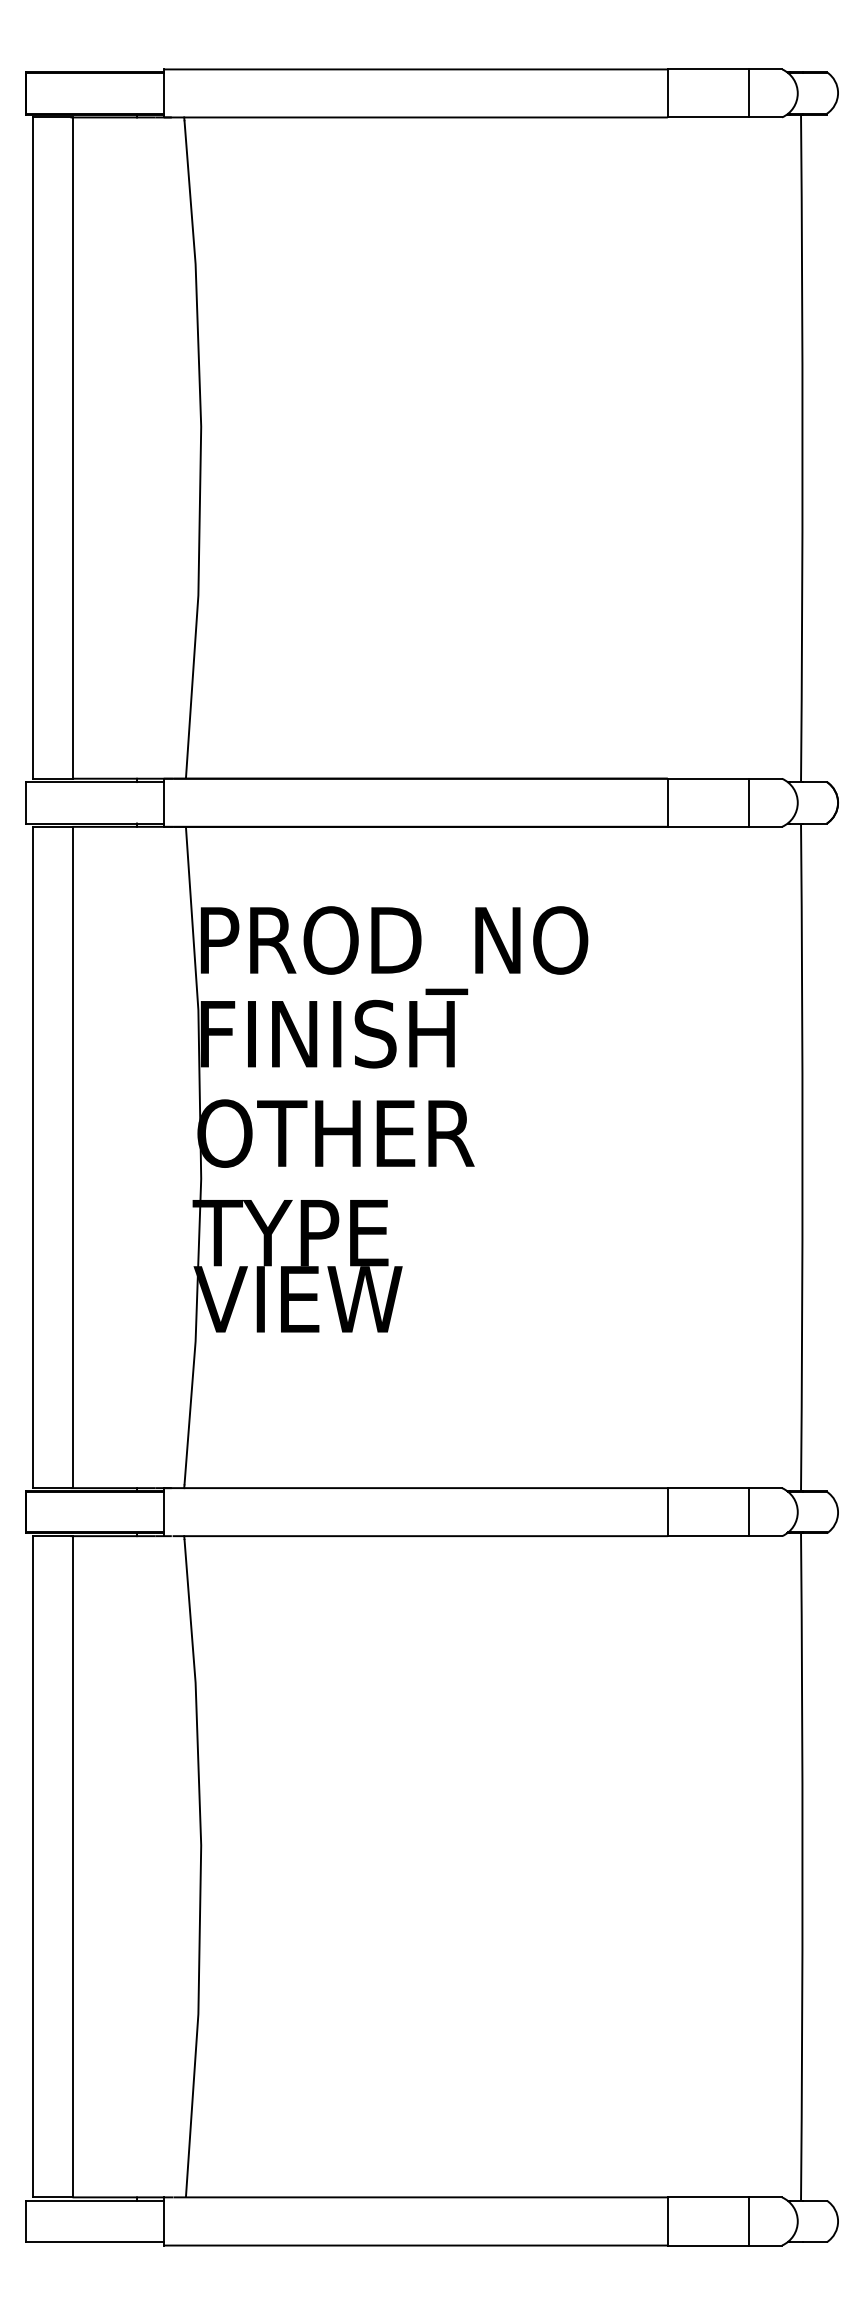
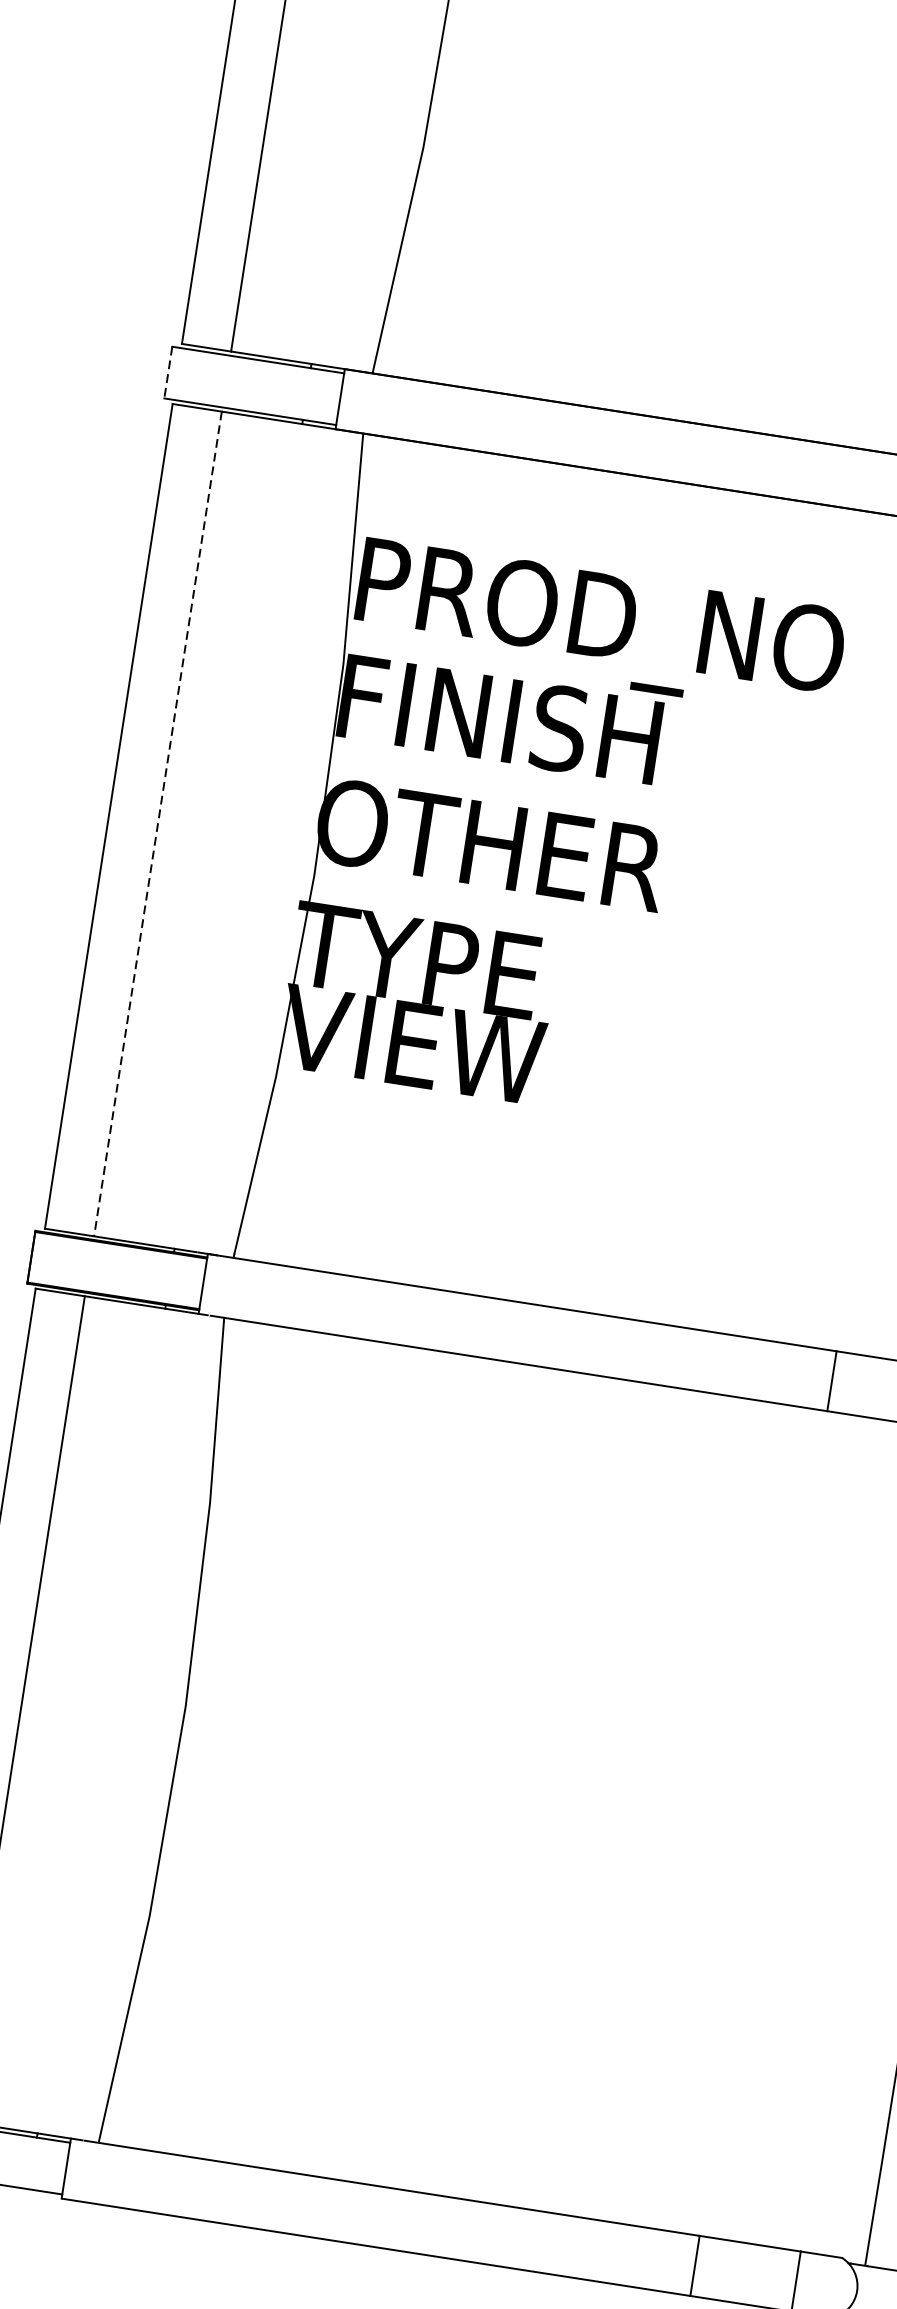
line: (25, 802) -> (167, 372), solid -> dashed
line: (72, 1157) -> (157, 823), solid -> dashed

